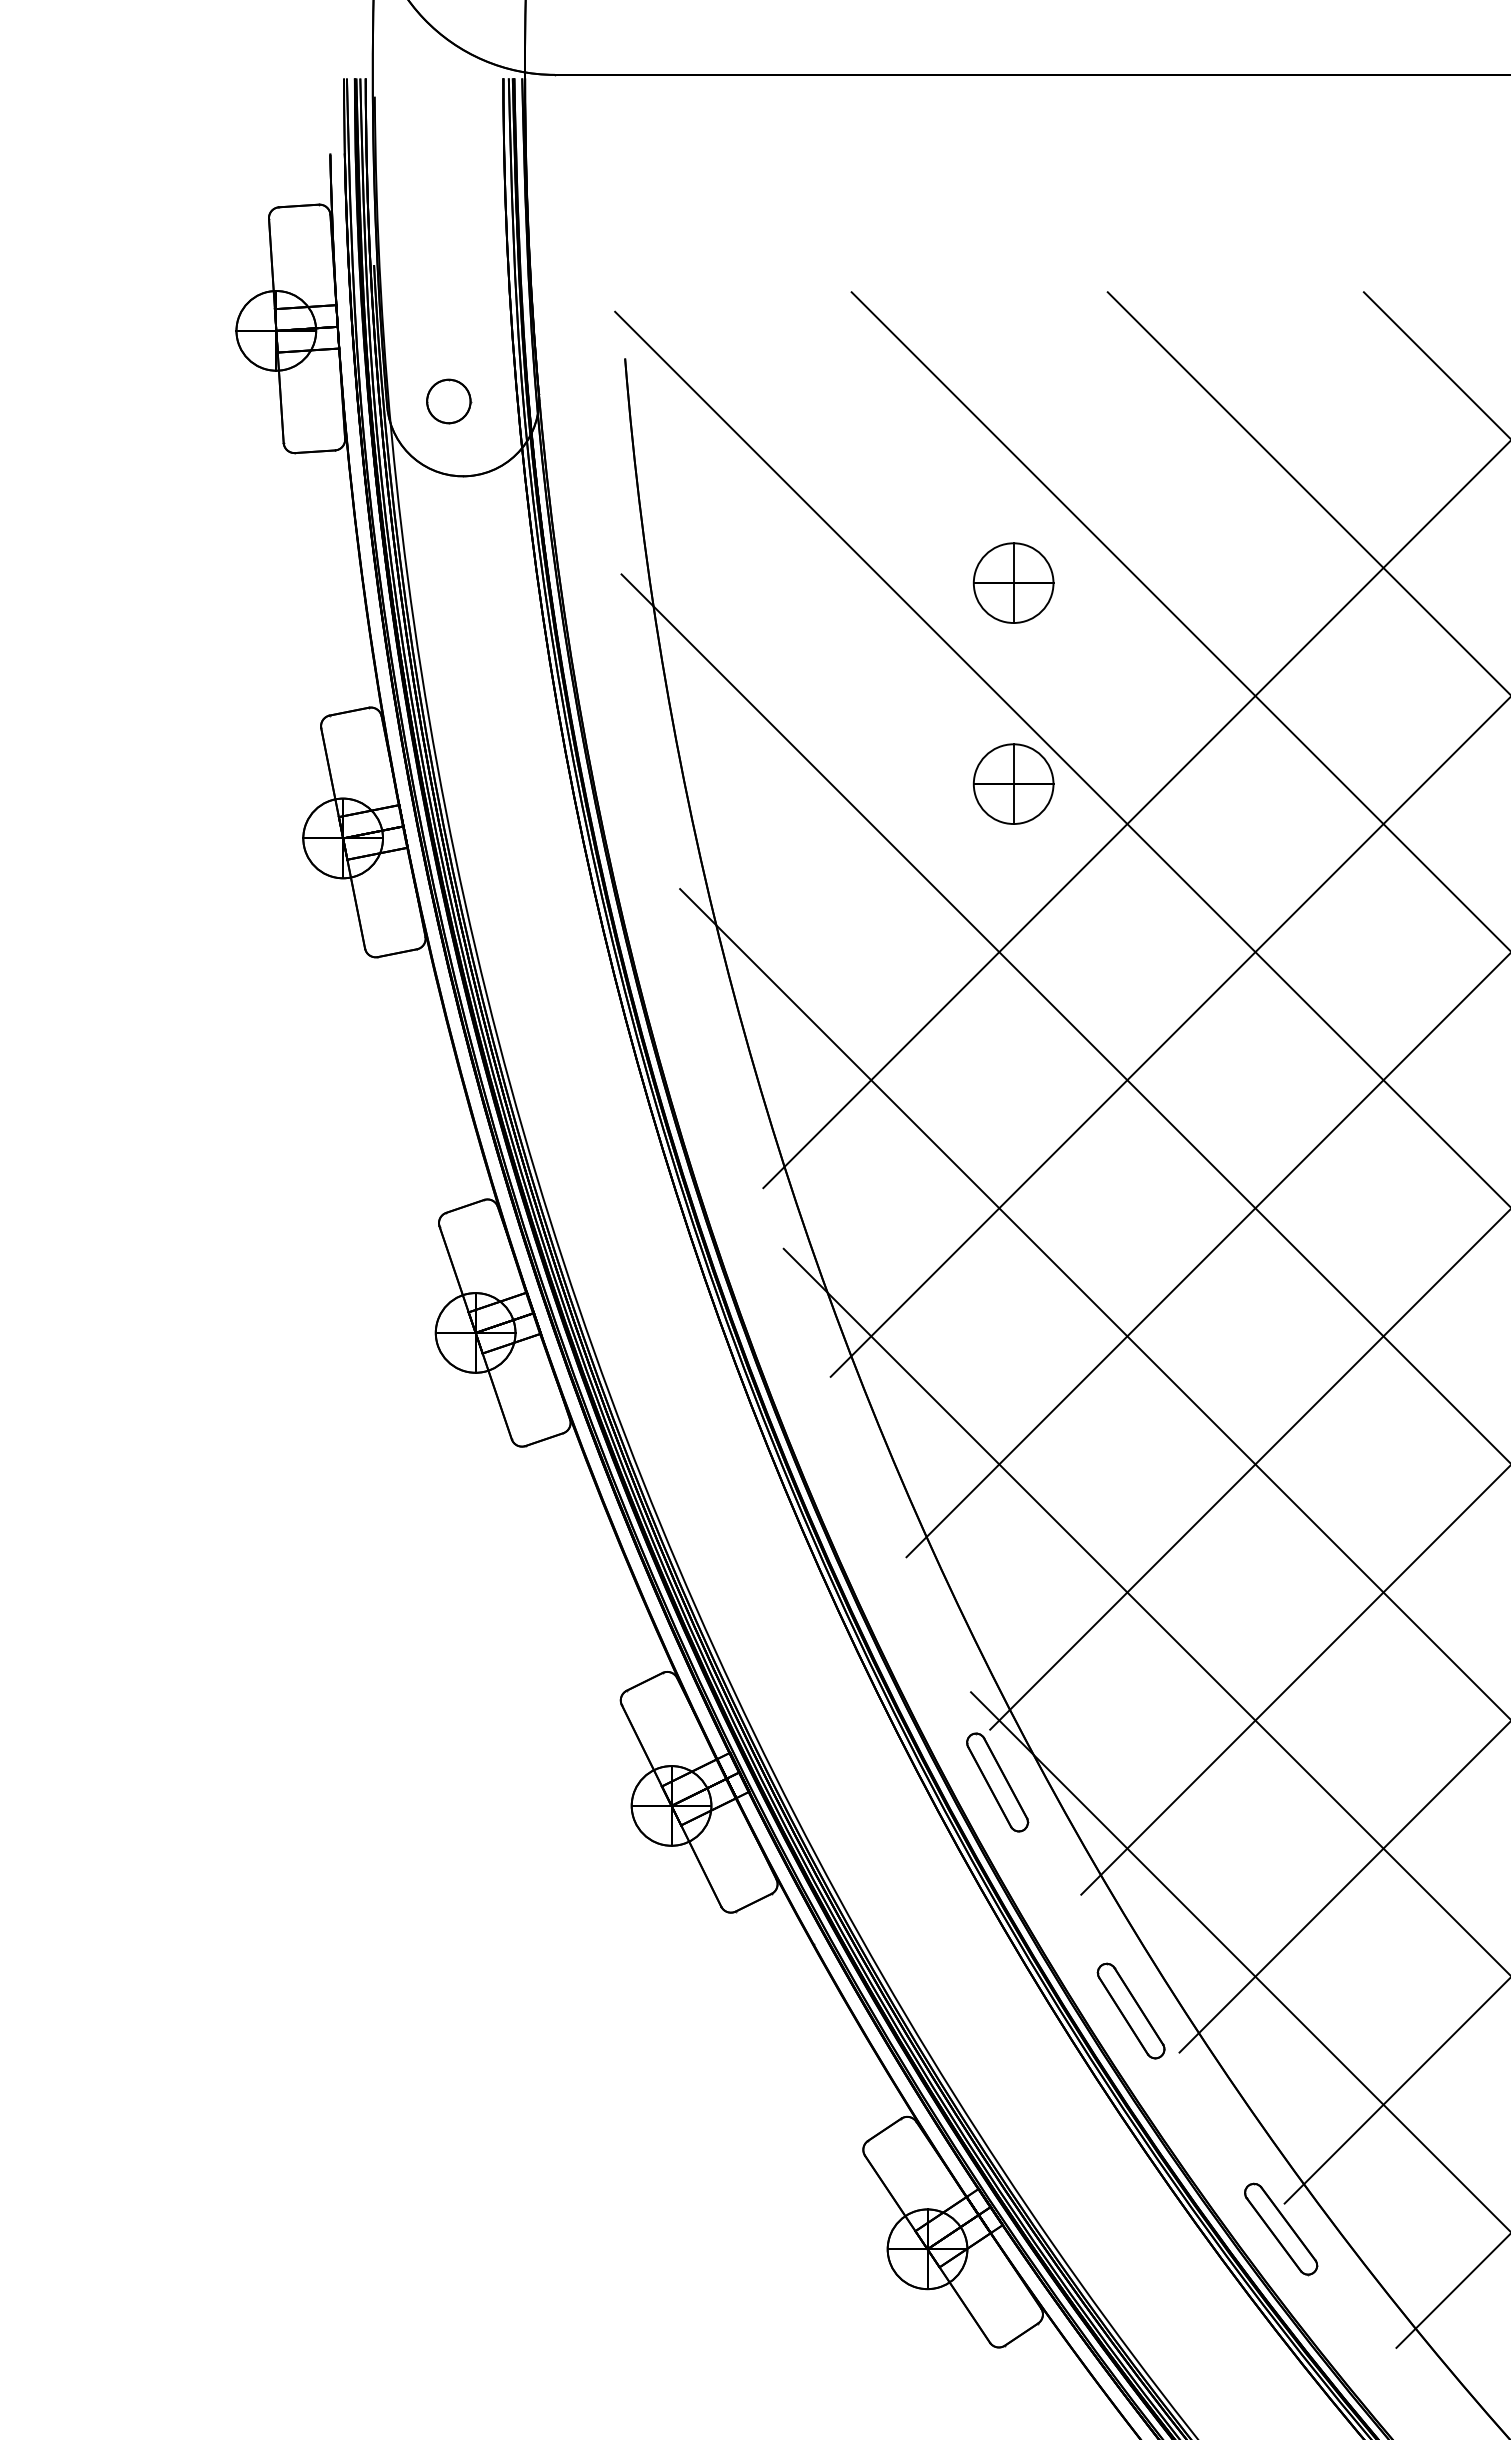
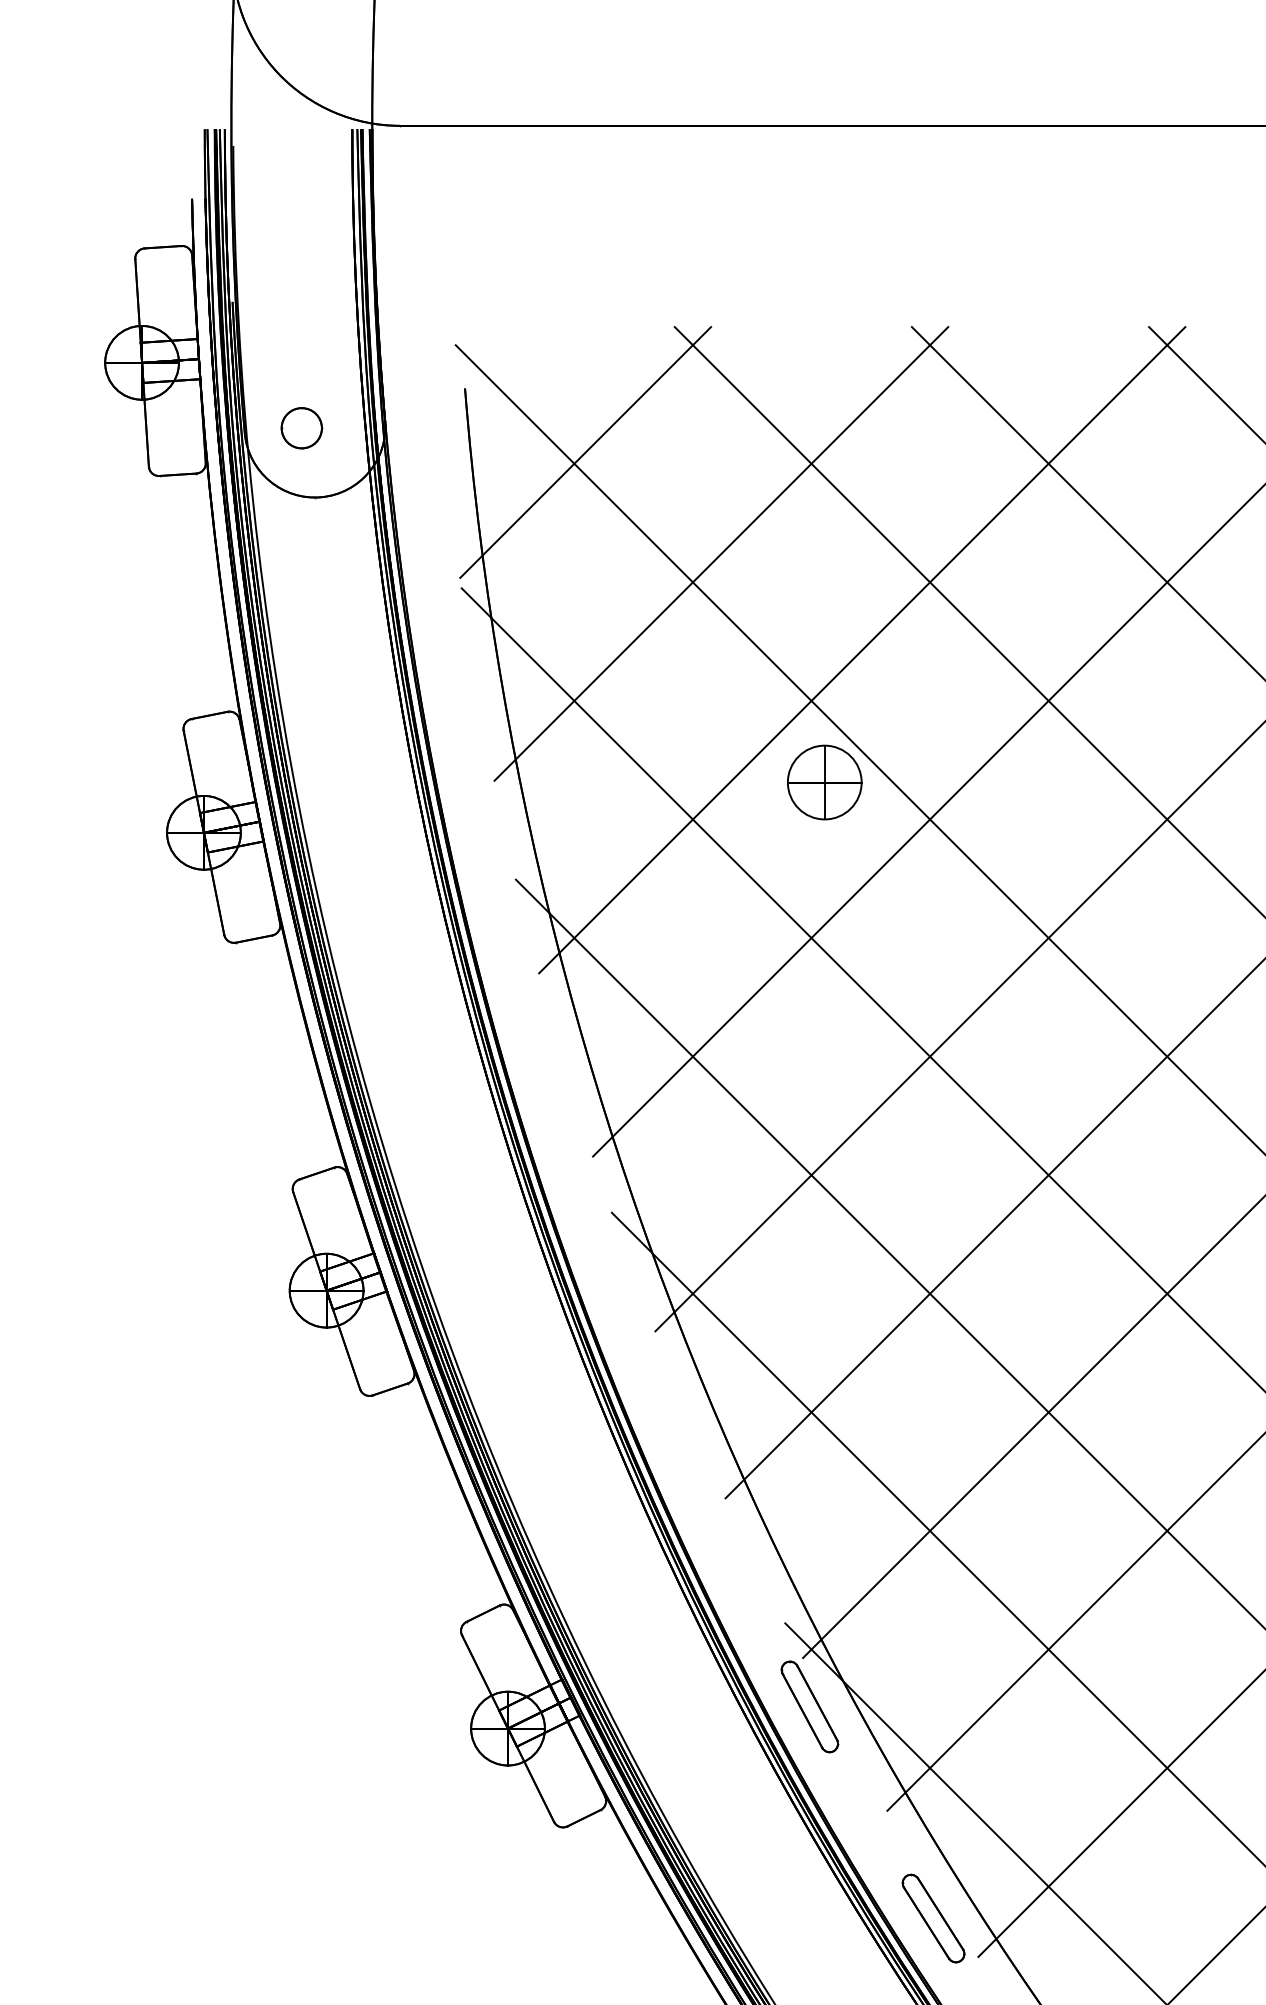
line: (755, 427) -> (585, 452), added
line: (901, 537) -> (720, 554), added
part: (1013, 582) -> (824, 595), removed
line: (1054, 641) -> (862, 650), added

